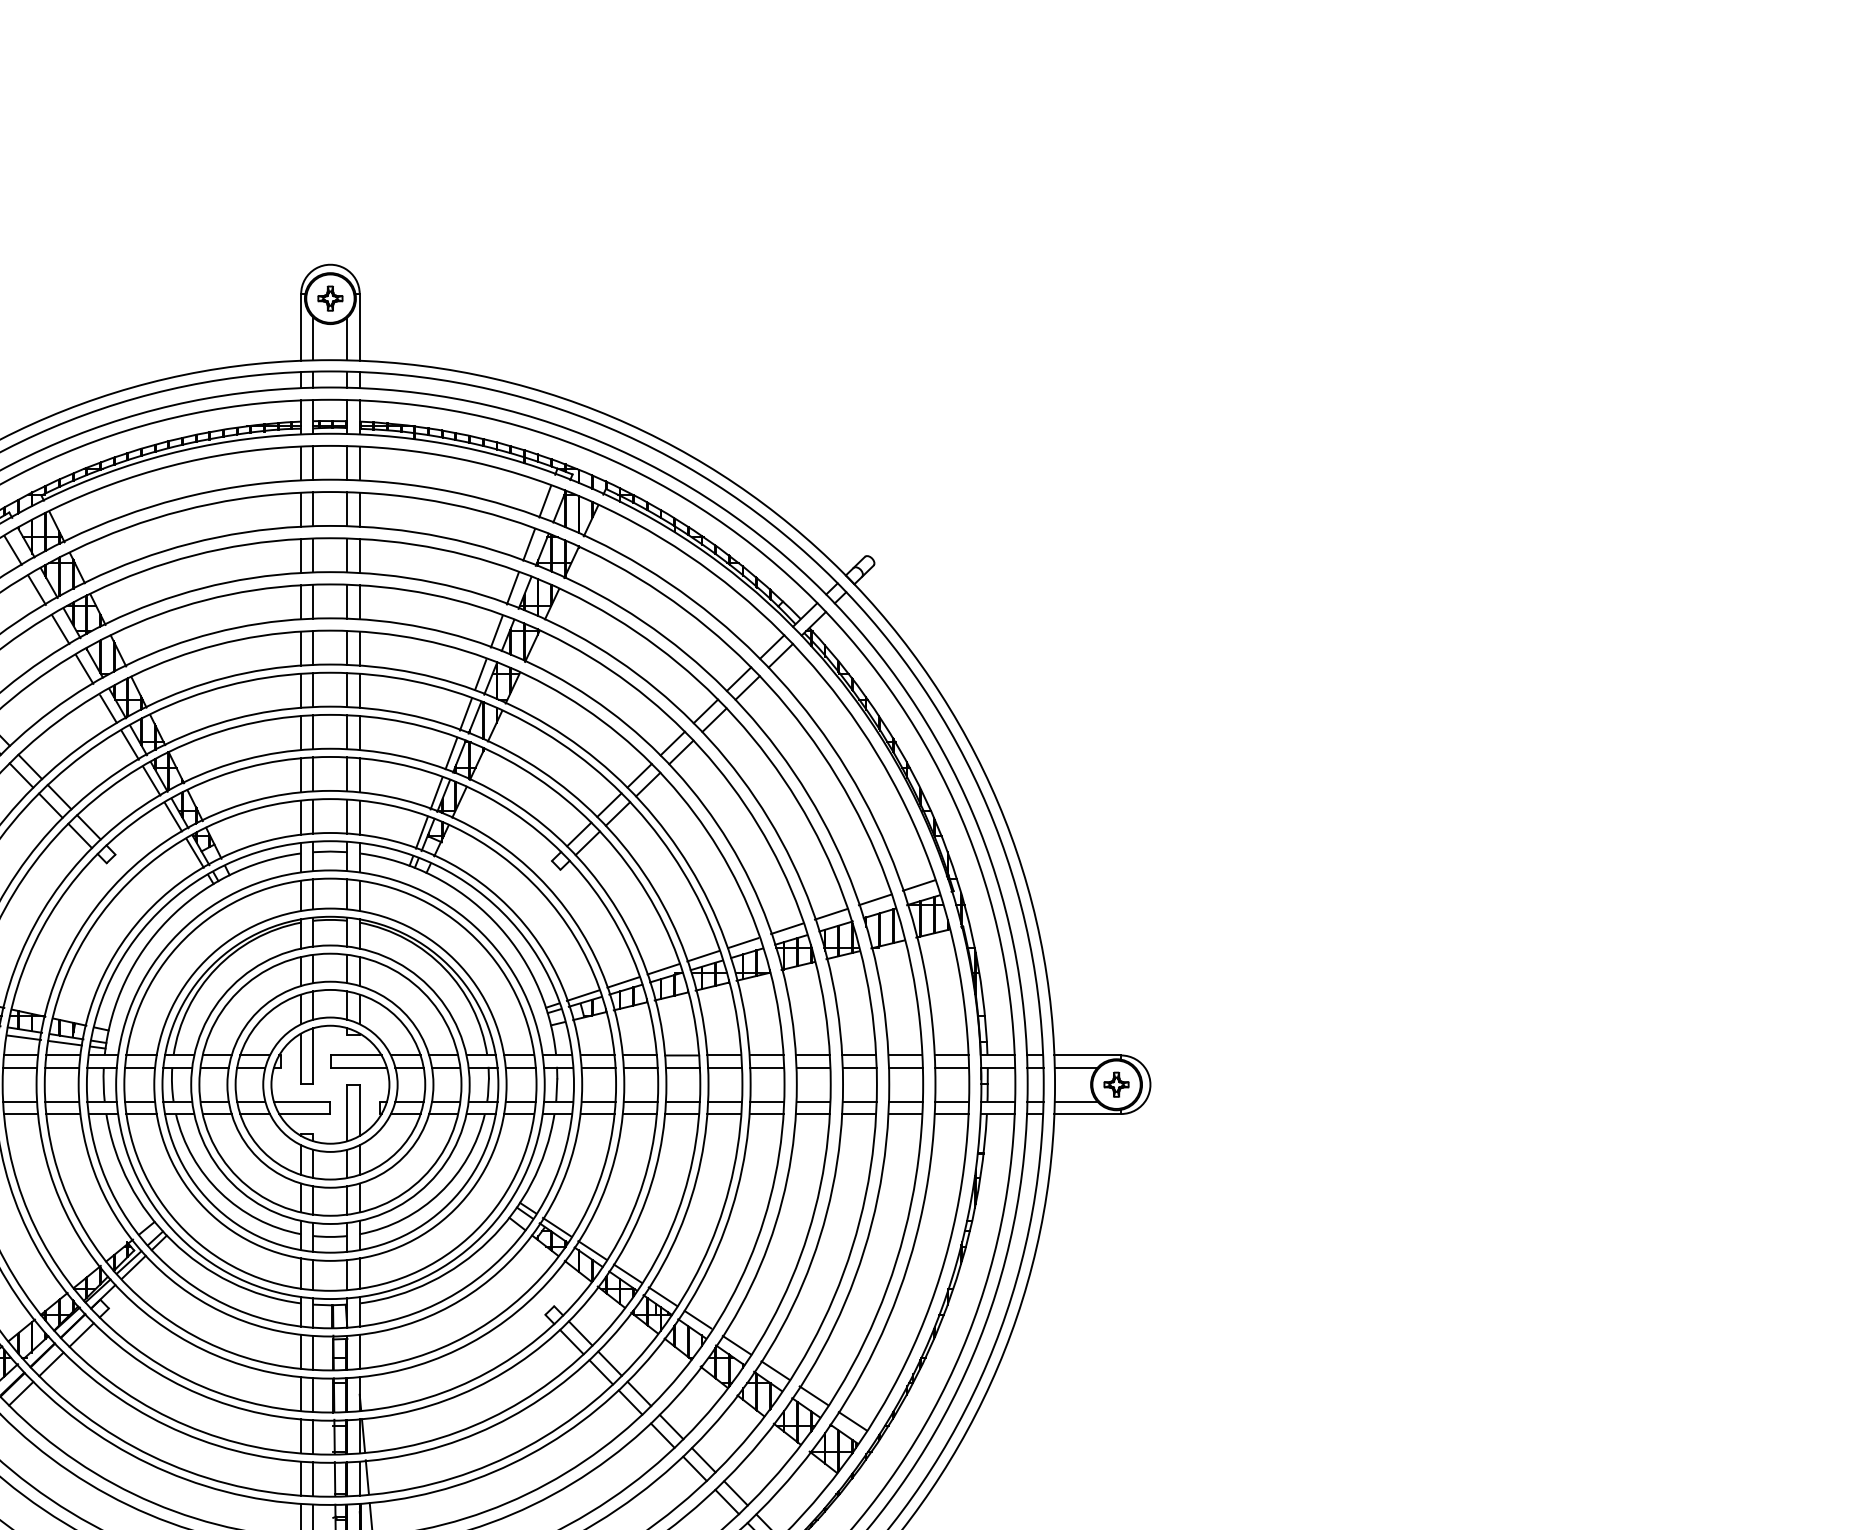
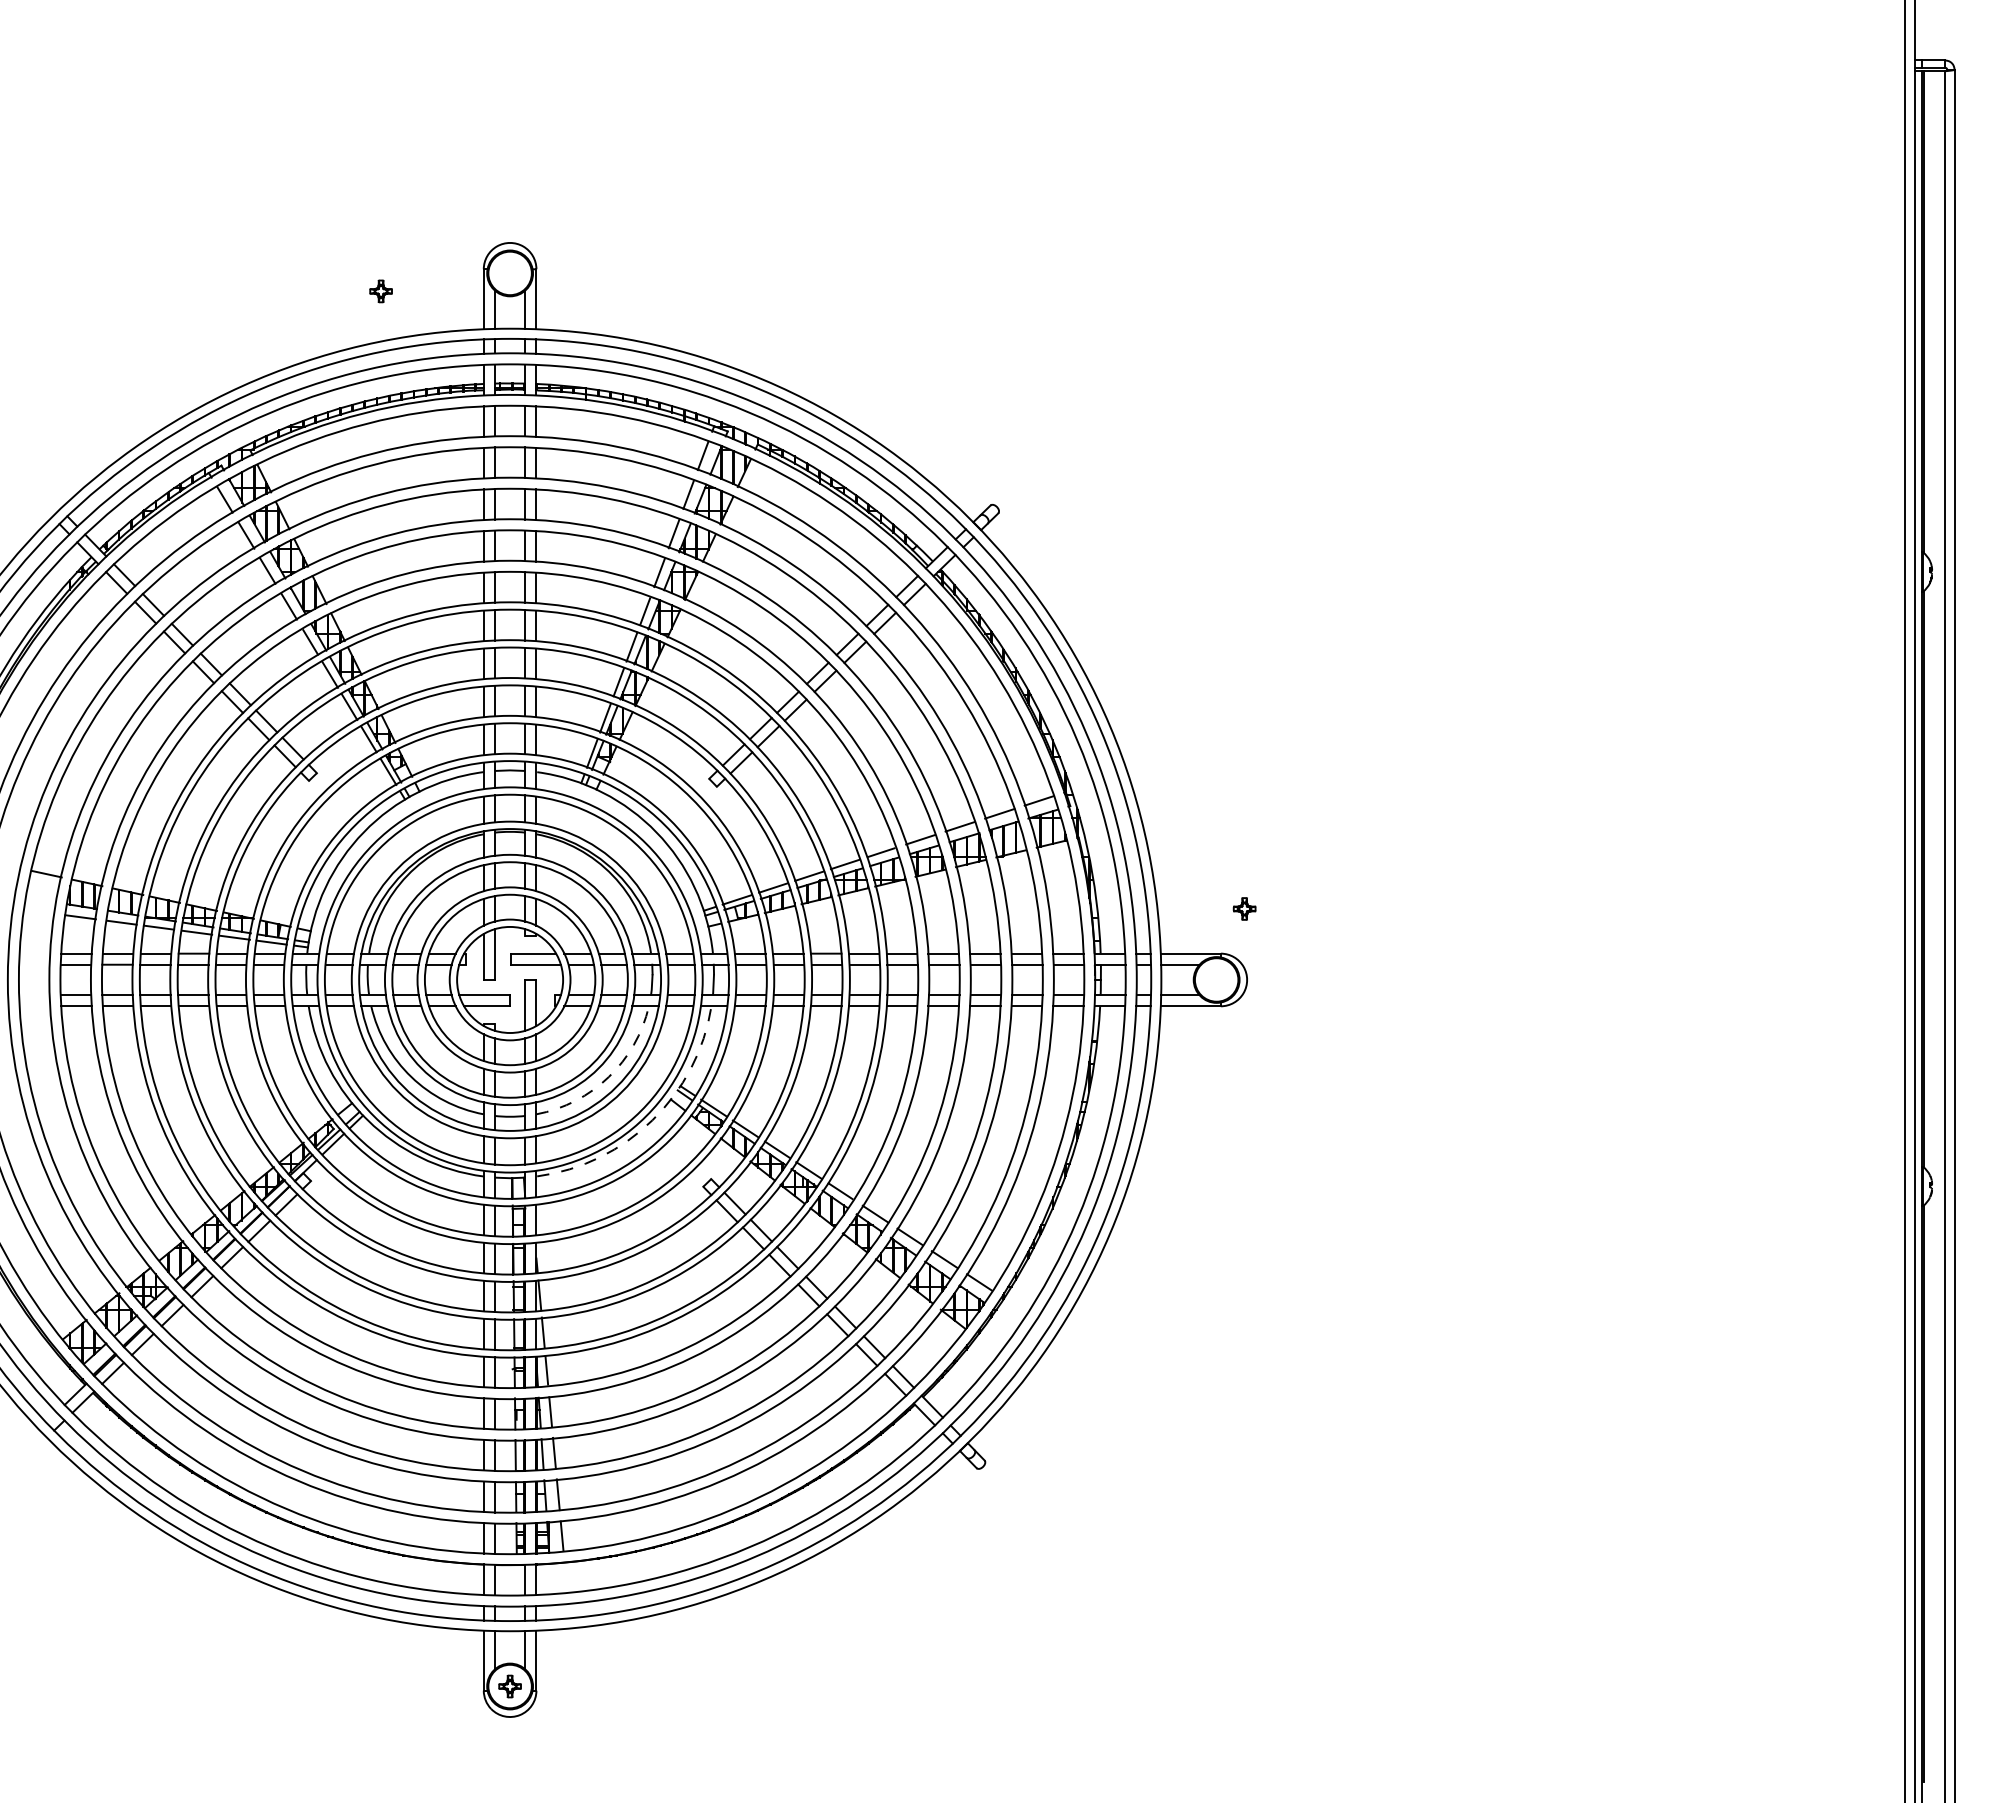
part: (329, 298) -> (380, 291), moved
part: (1116, 1084) -> (1244, 908), moved
arc: (439, 1193) -> (608, 1077), solid -> dashed
arc: (488, 1241) -> (652, 1120), solid -> dashed

